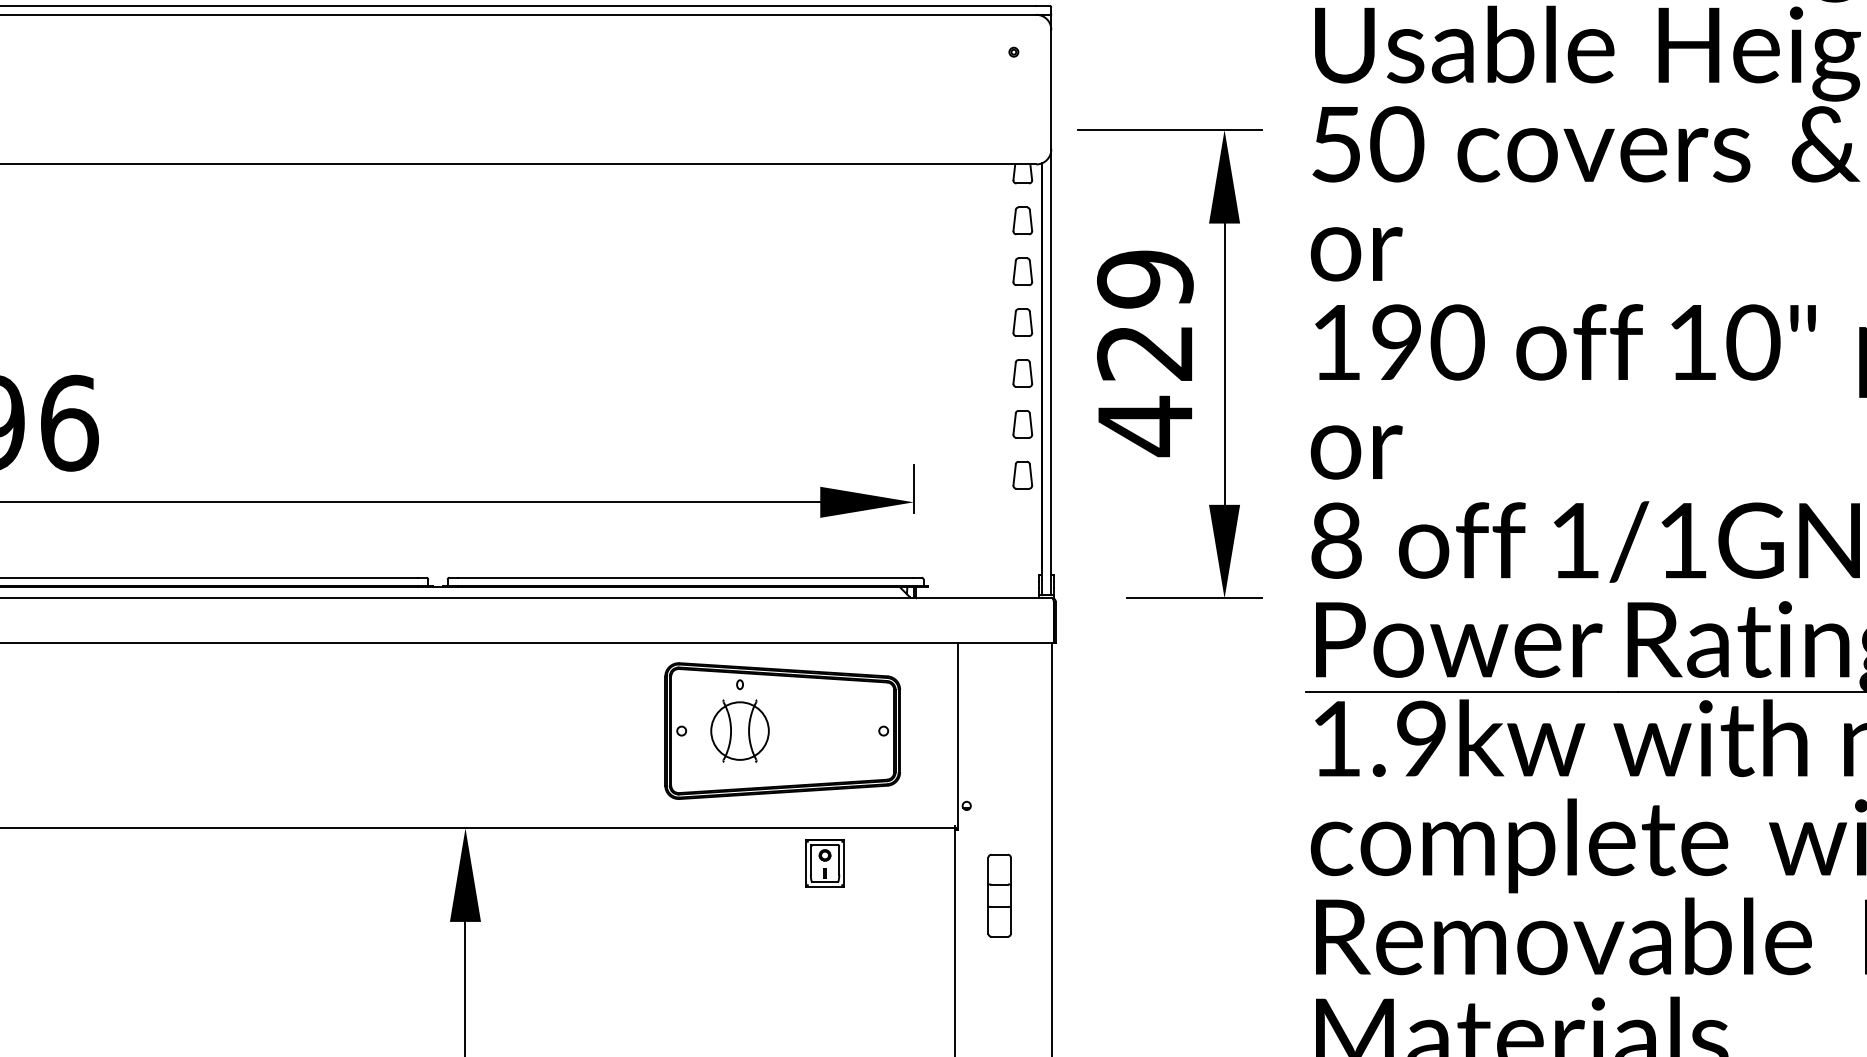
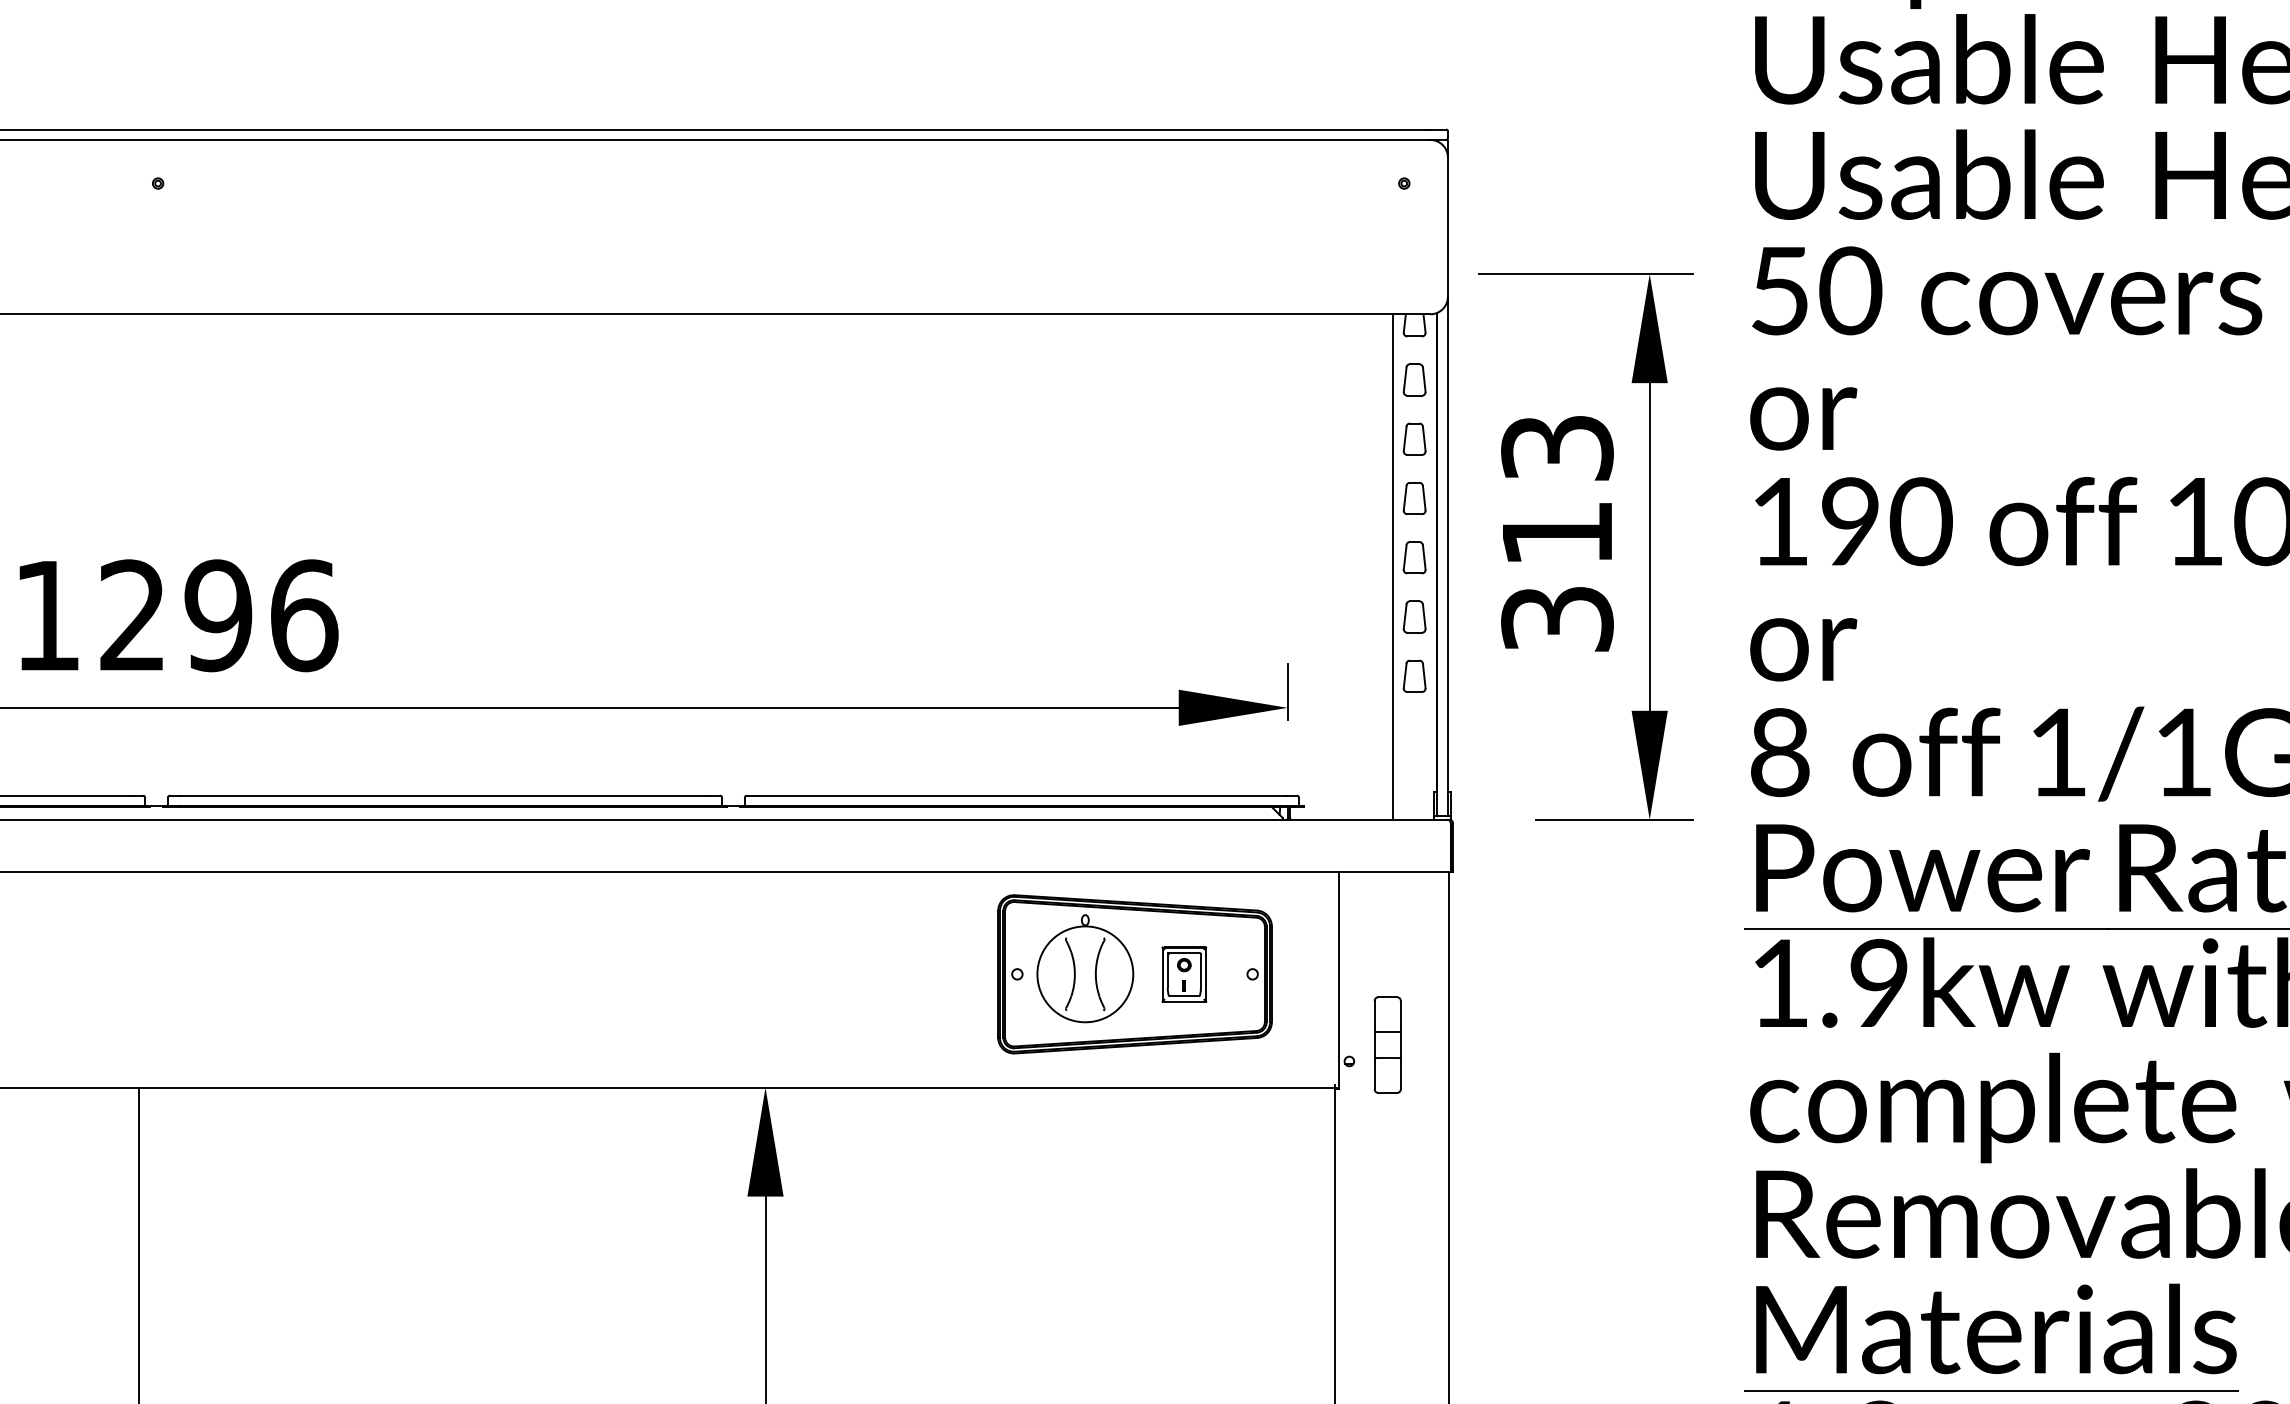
text: (1145, 353) -> (1557, 534), 429 -> 313
line: (1003, 380) -> (1392, 566), added
circle: (740, 731) -> (1085, 974), size x1.43
part: (825, 863) -> (1184, 974), moved
part: (999, 895) -> (1387, 1044), moved

